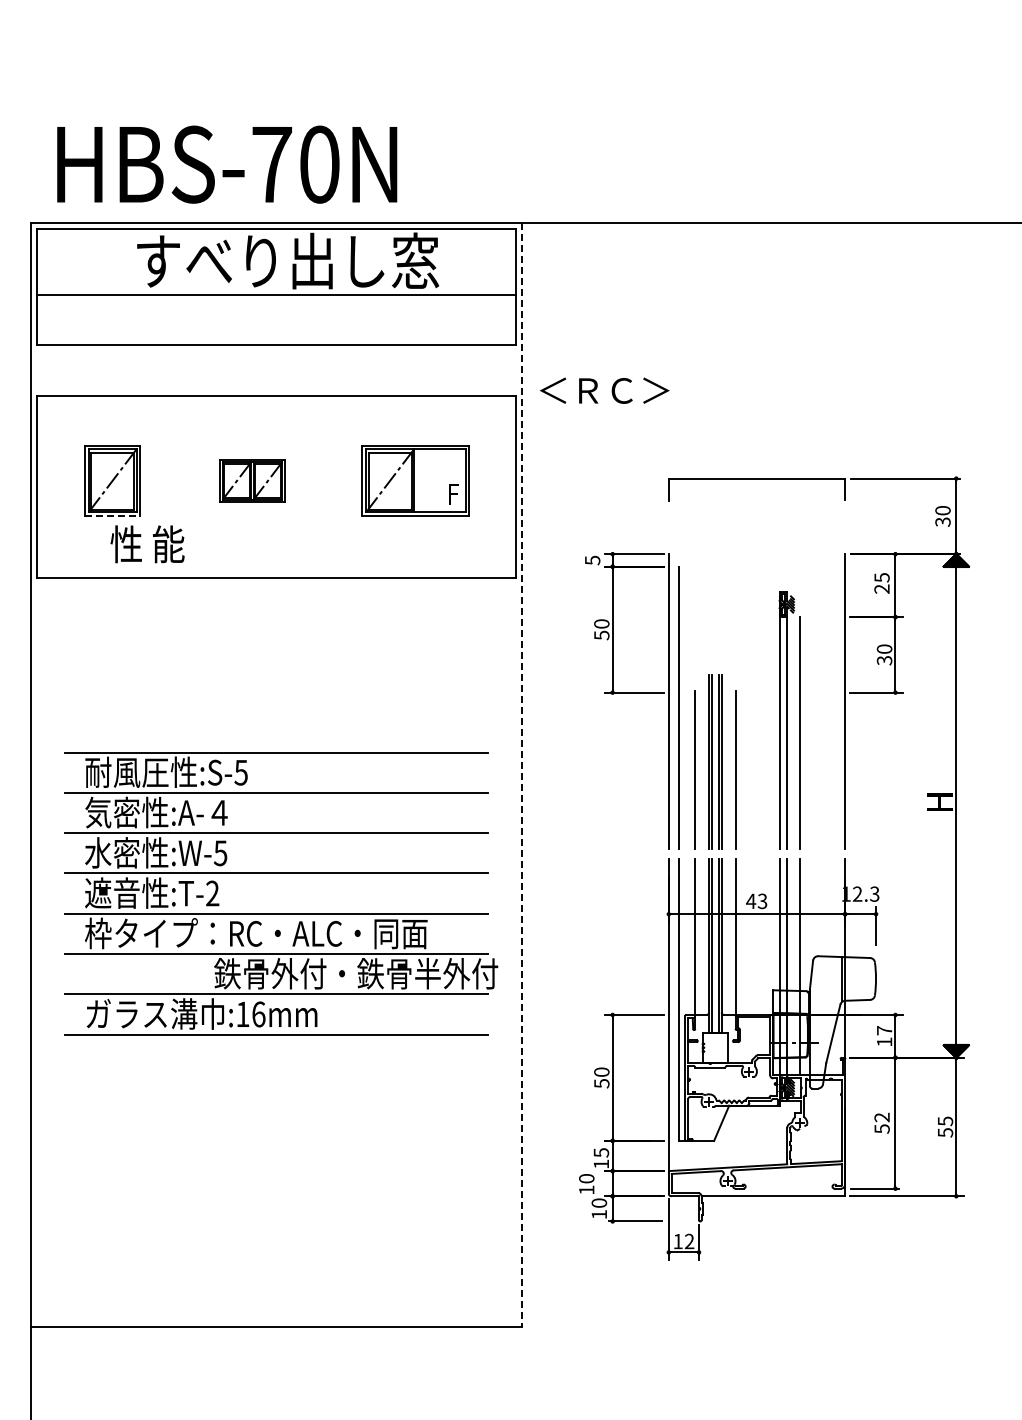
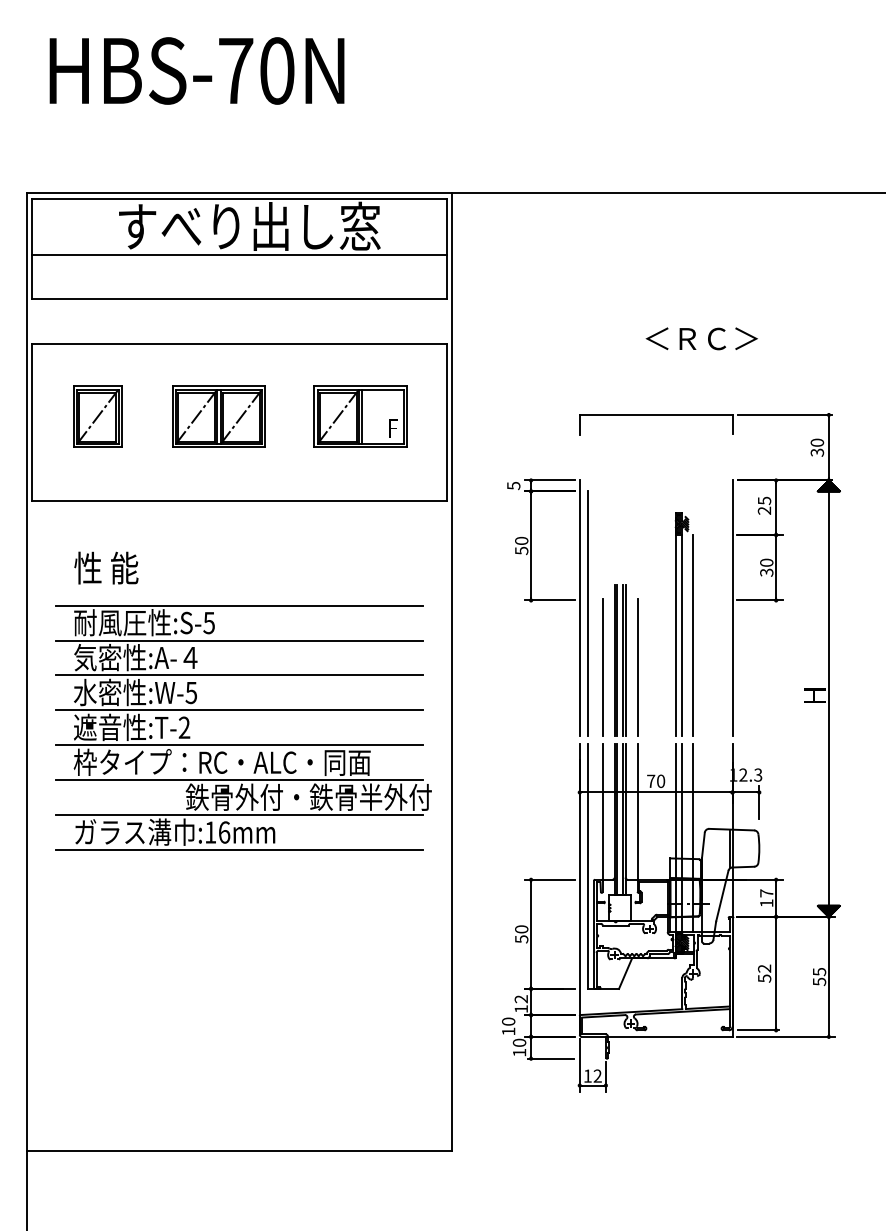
text: (227, 164) -> (197, 70), moved
text: (604, 390) -> (701, 338), moved
part: (252, 480) -> (218, 416), size x1.67
line: (417, 480) -> (361, 416), added
line: (112, 516) -> (97, 447), dashed -> solid
text: (147, 544) -> (106, 568), moved
line: (521, 775) -> (452, 672), dashed -> solid
part: (281, 873) -> (244, 710), moved
text: (756, 900) -> (655, 780), 43 -> 70
text: (601, 1152) -> (521, 998), 15 -> 12

